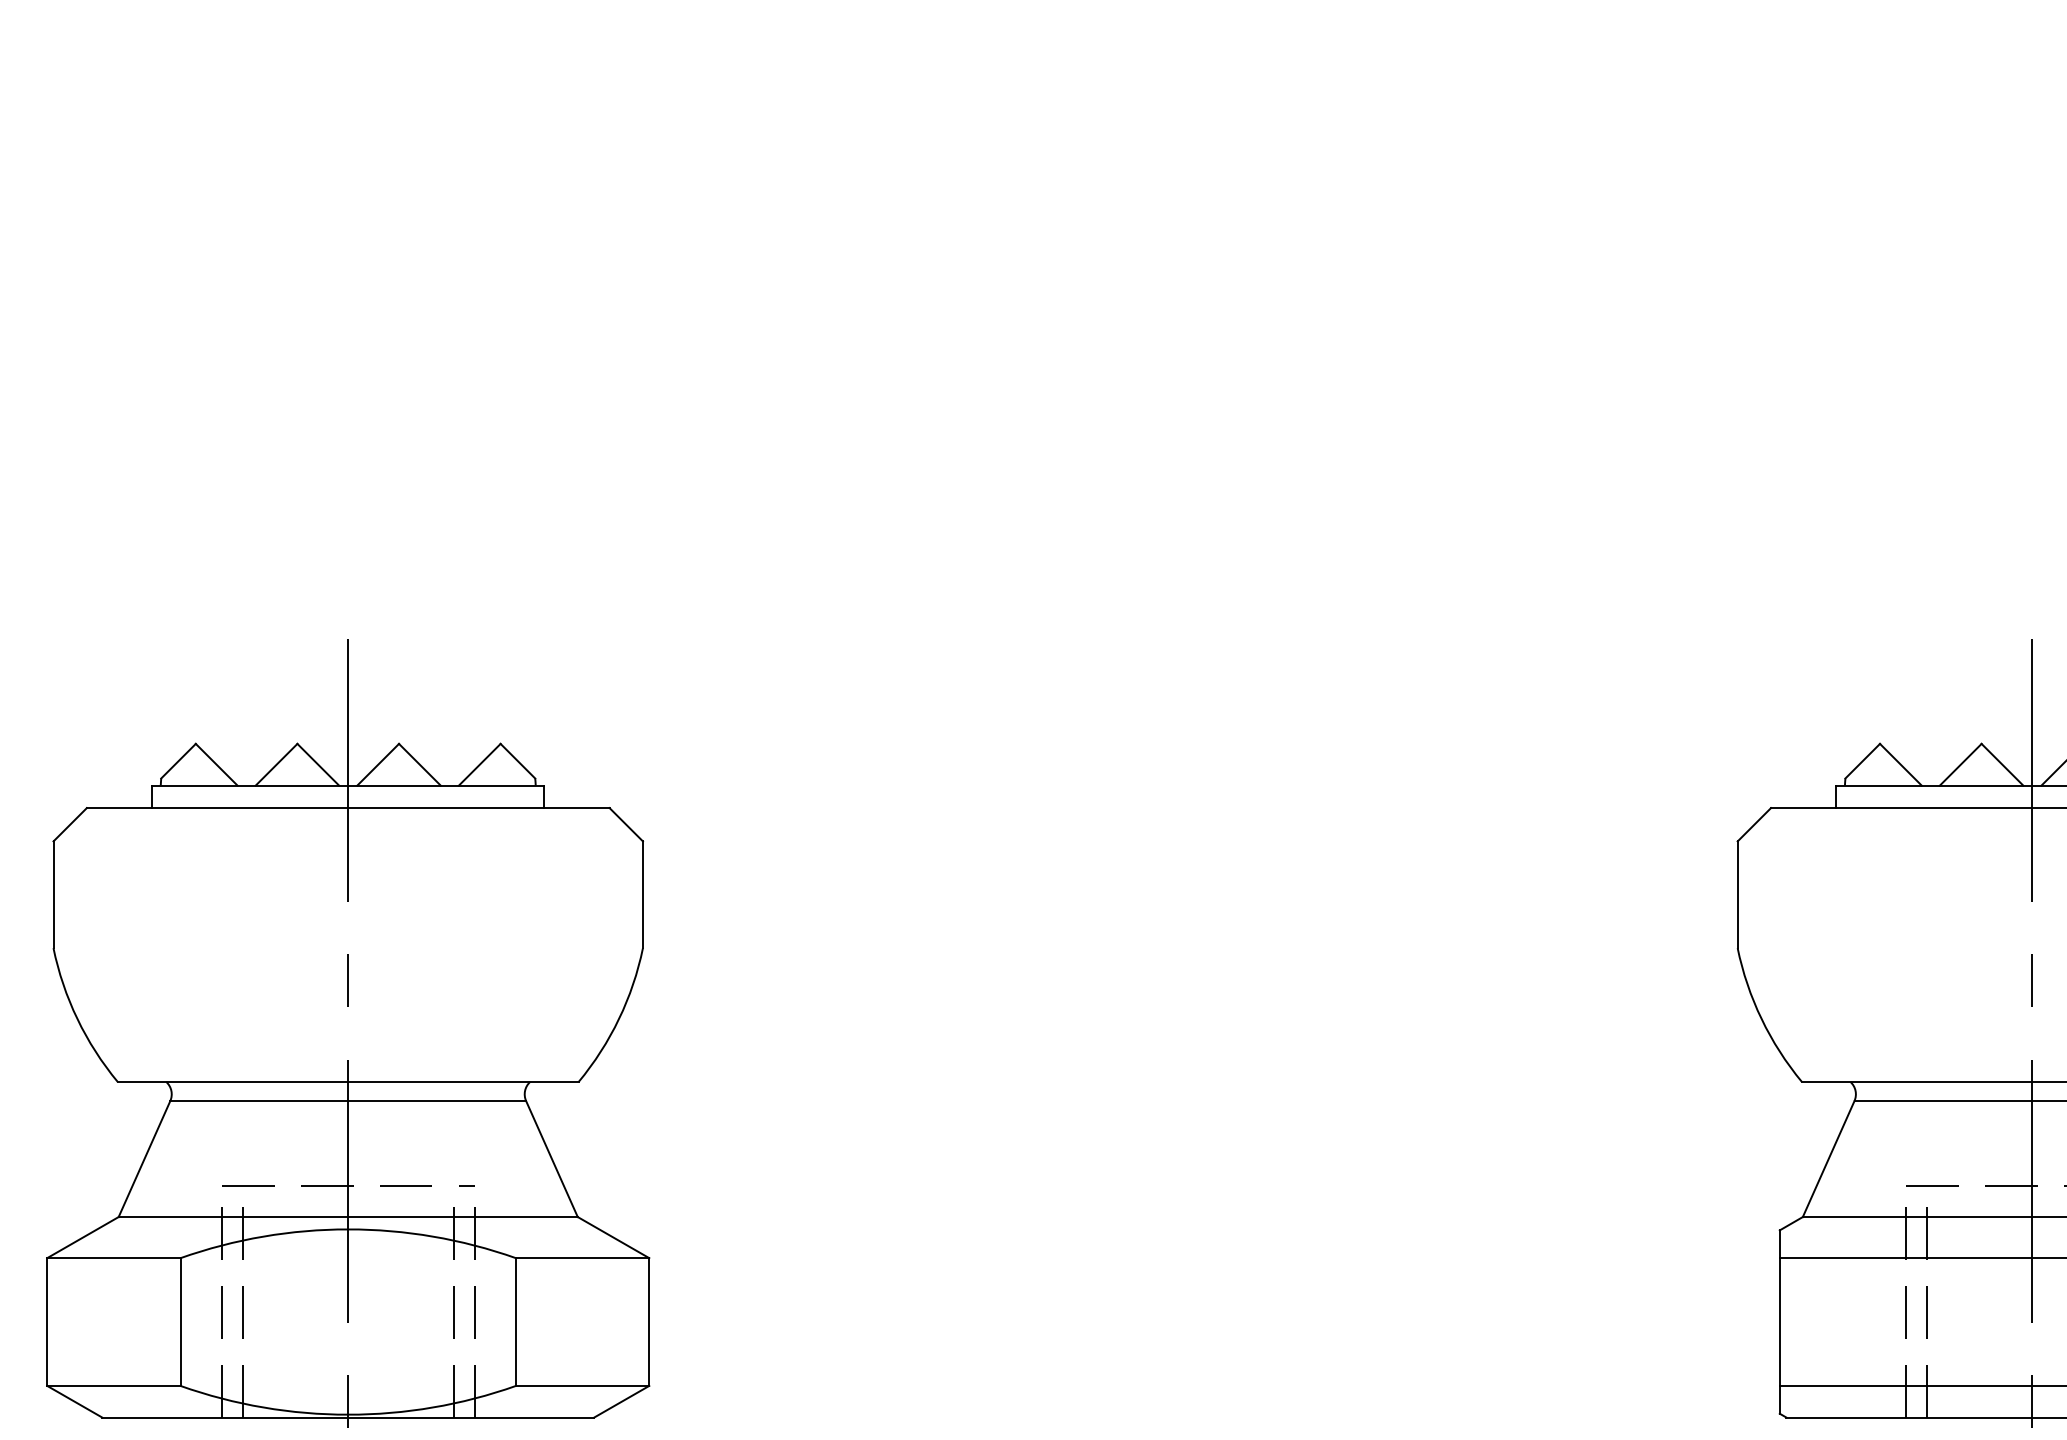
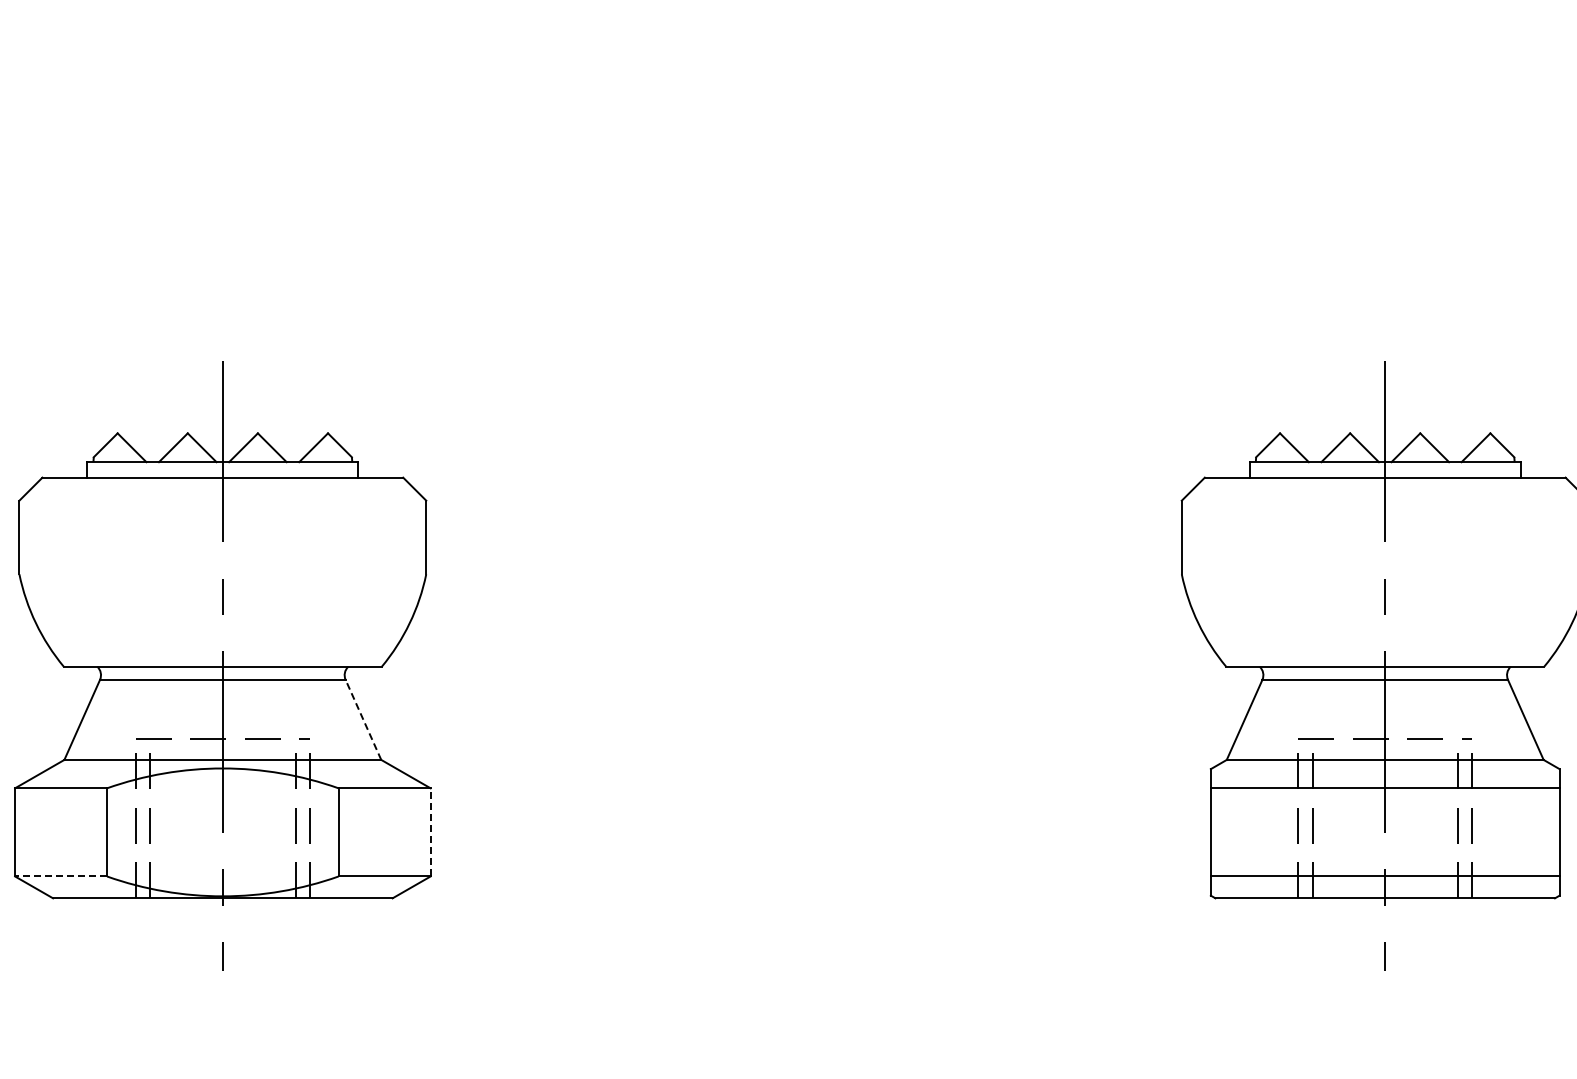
line: (552, 1158) -> (363, 719), solid -> dashed
line: (649, 1320) -> (430, 831), solid -> dashed
line: (113, 1385) -> (60, 876), solid -> dashed

